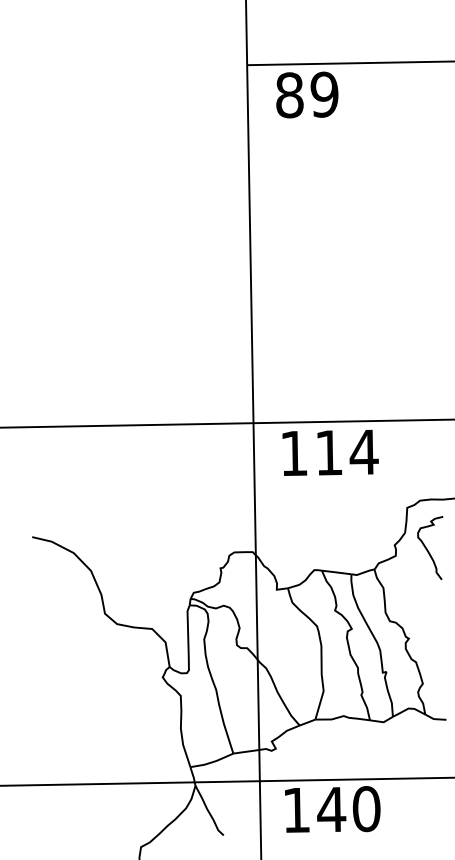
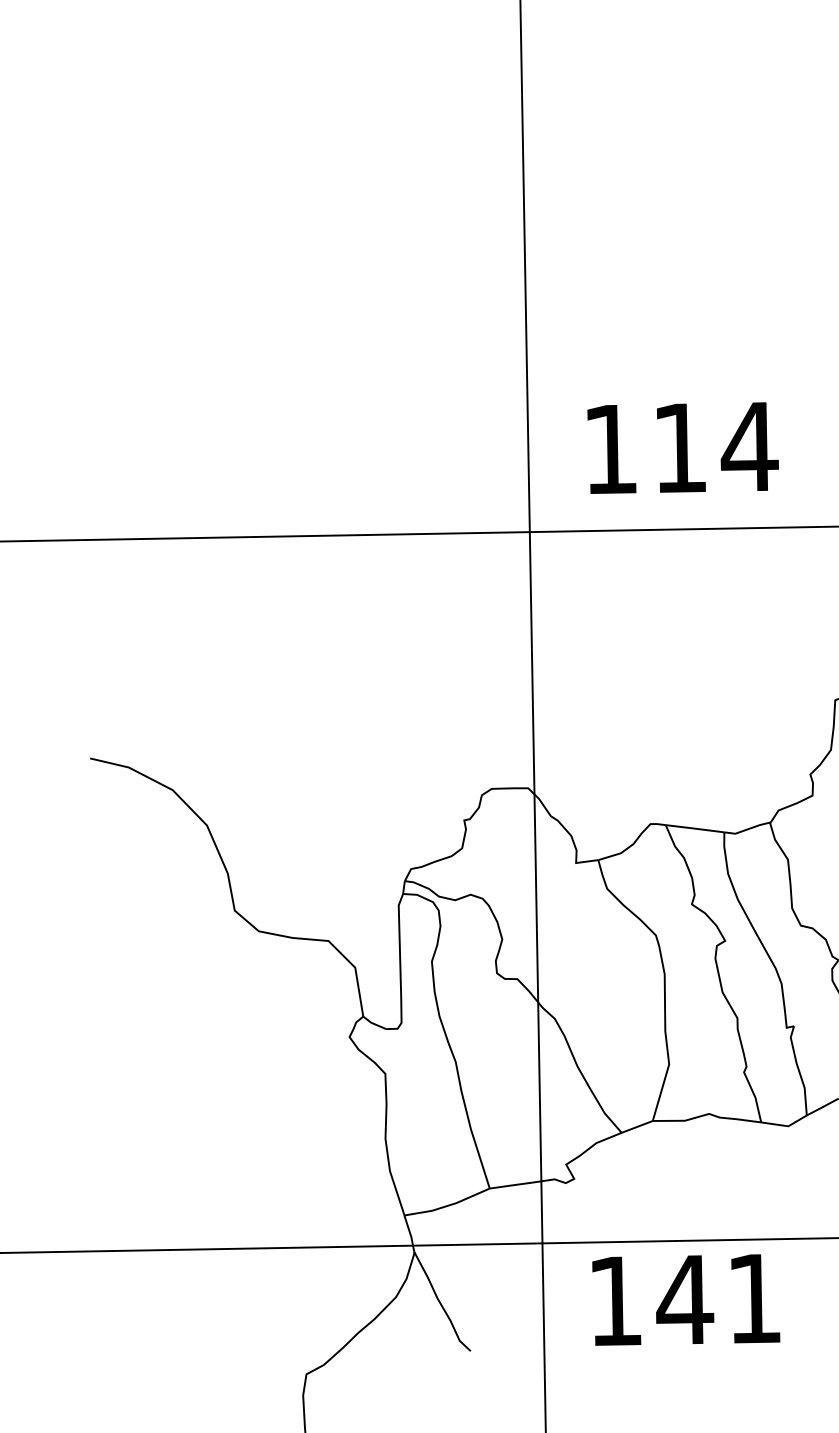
text: (330, 452) -> (682, 447), moved
text: (366, 809) -> (754, 1299), 140 -> 141

